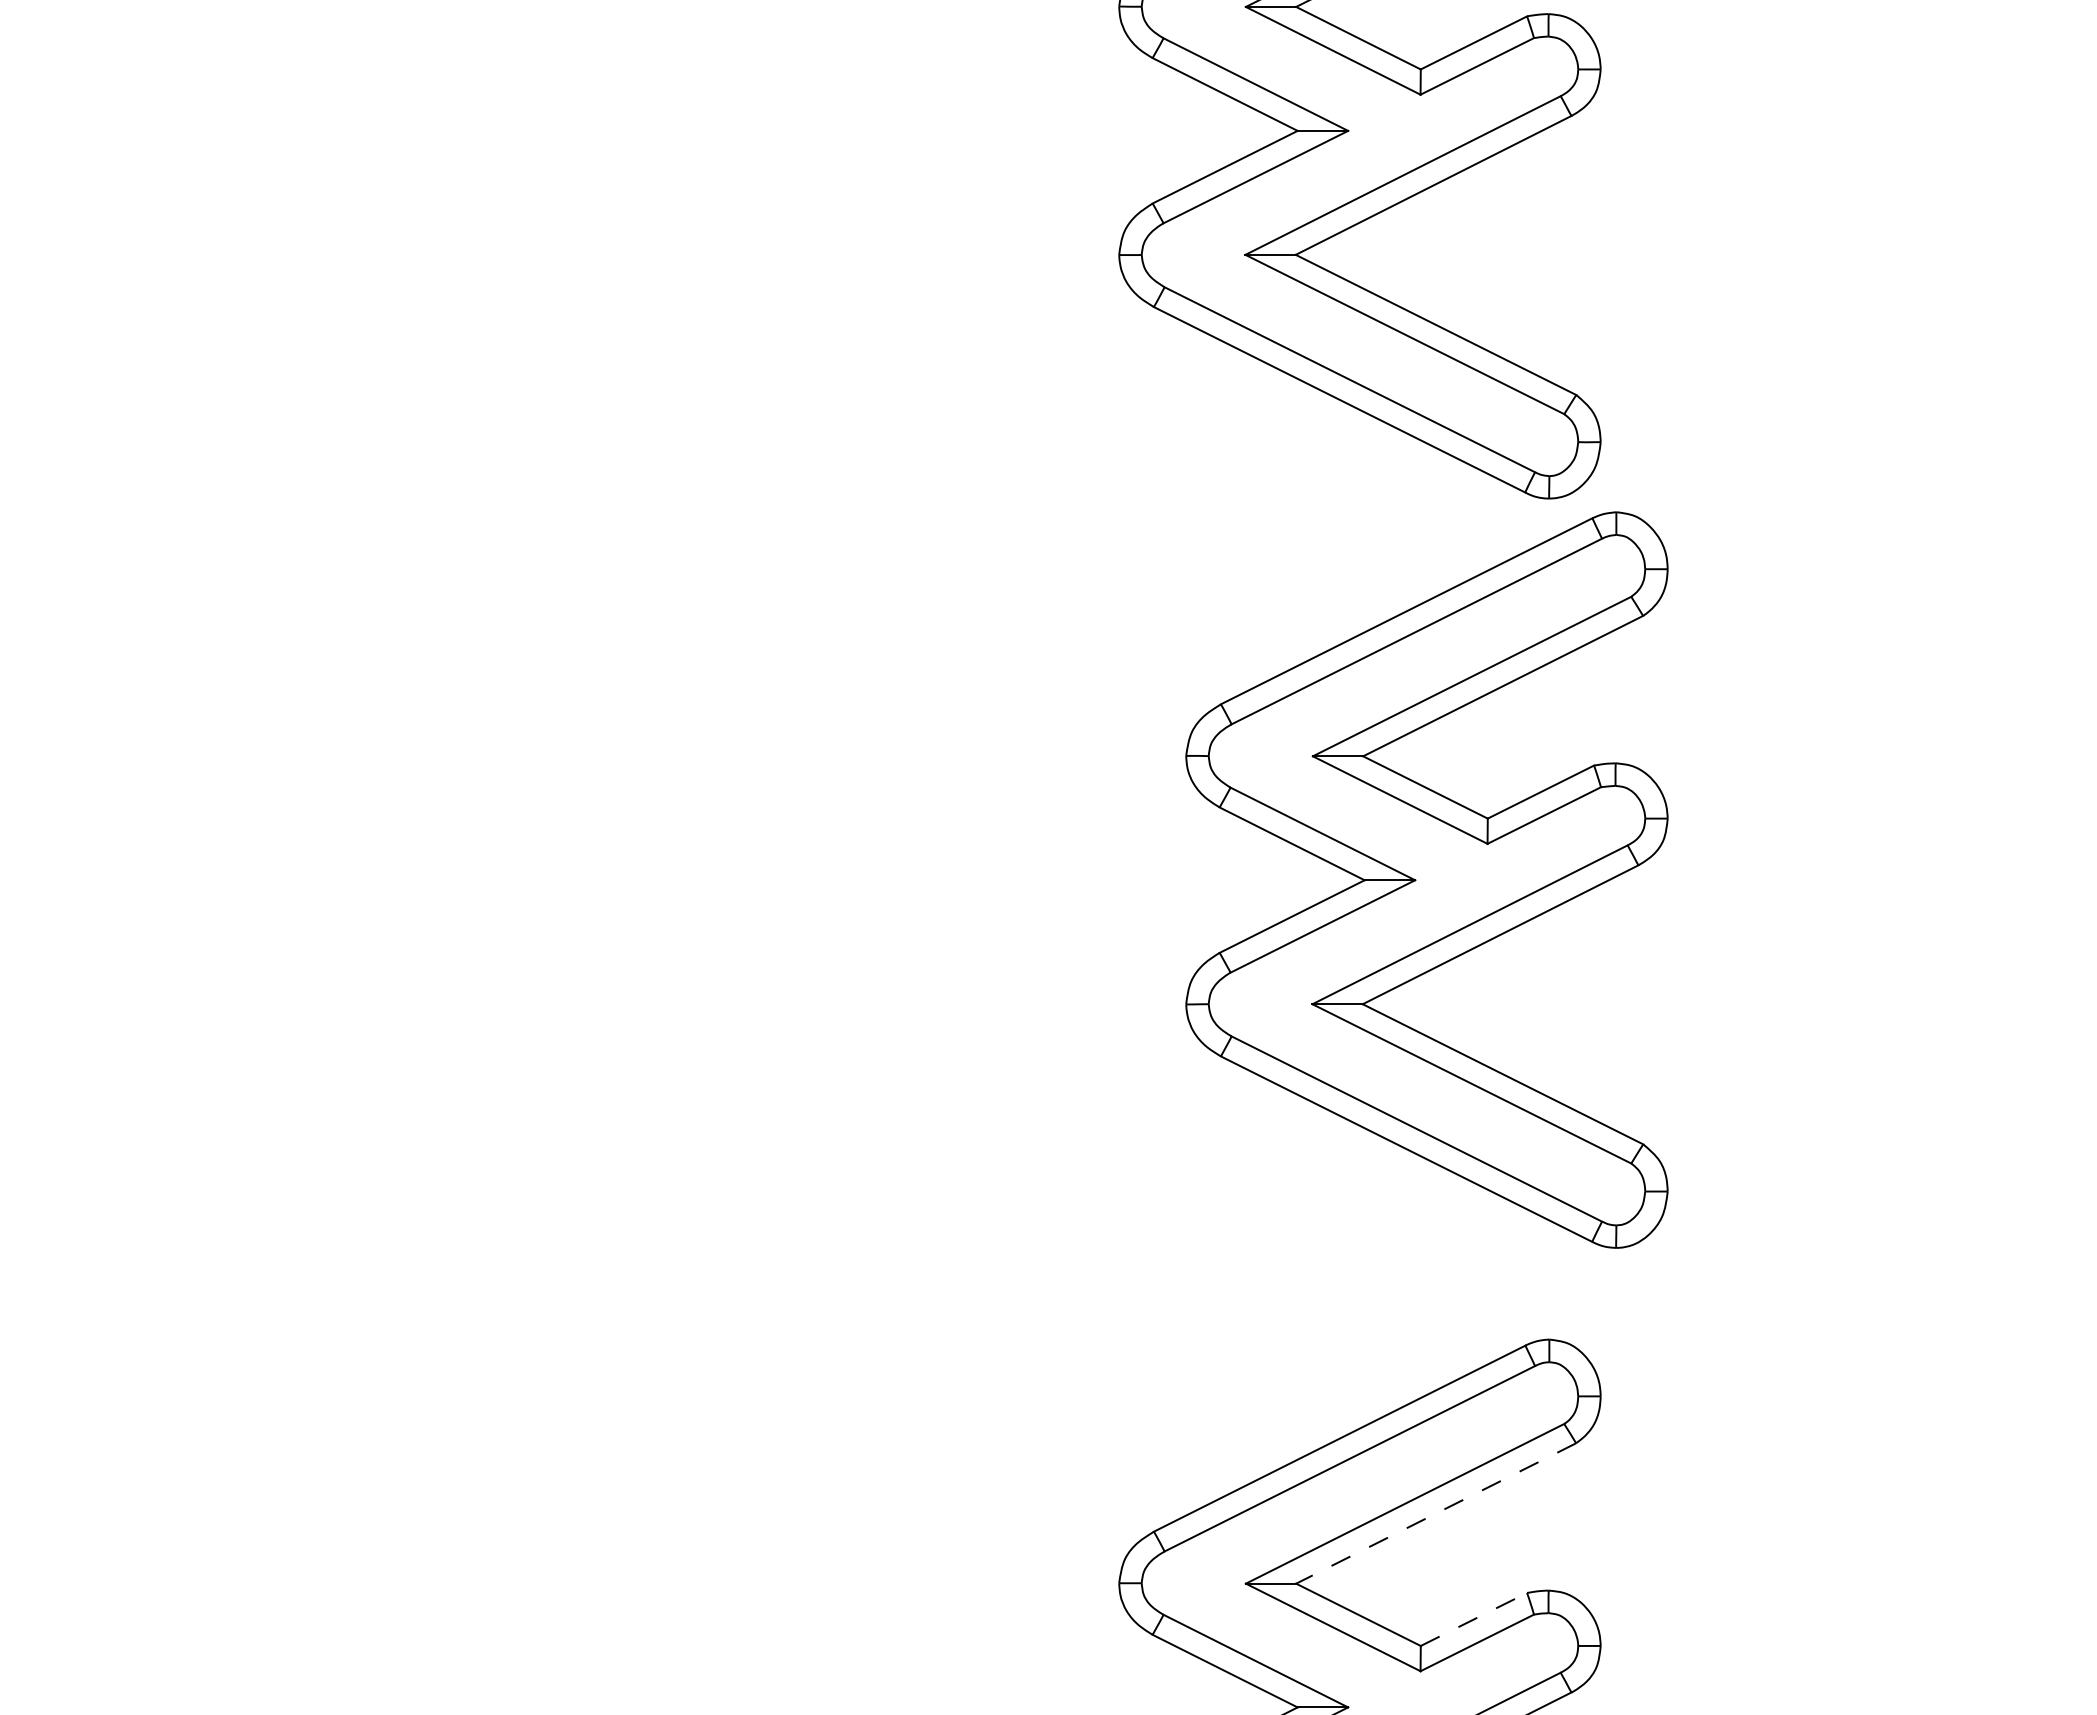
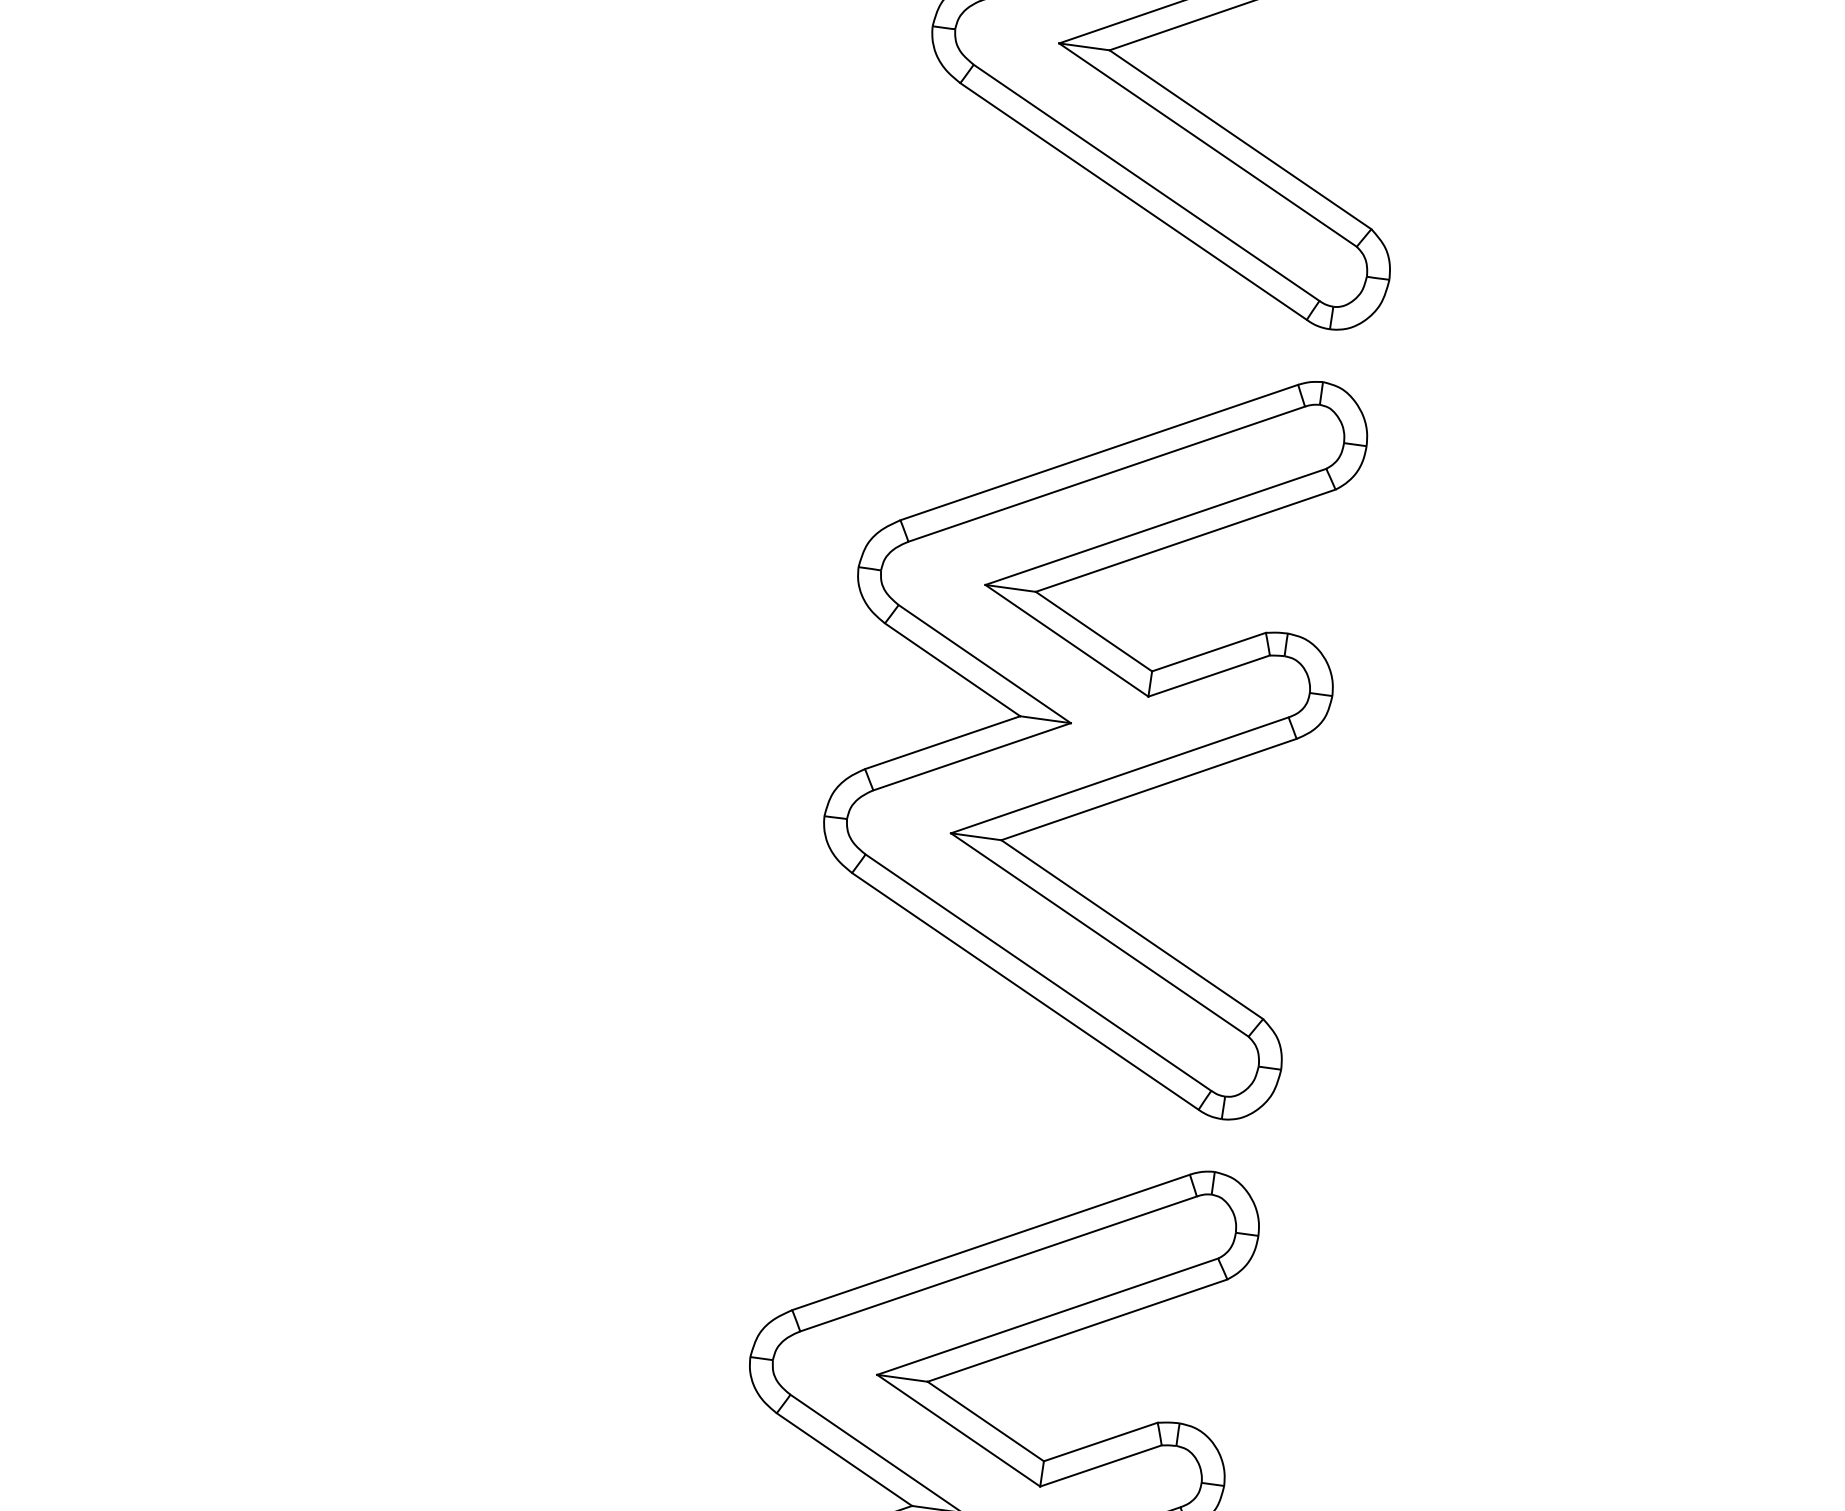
part: (1426, 879) -> (1082, 723), moved
line: (1436, 1513) -> (1077, 1330), dashed -> solid
line: (1474, 1619) -> (1101, 1442), dashed -> solid

